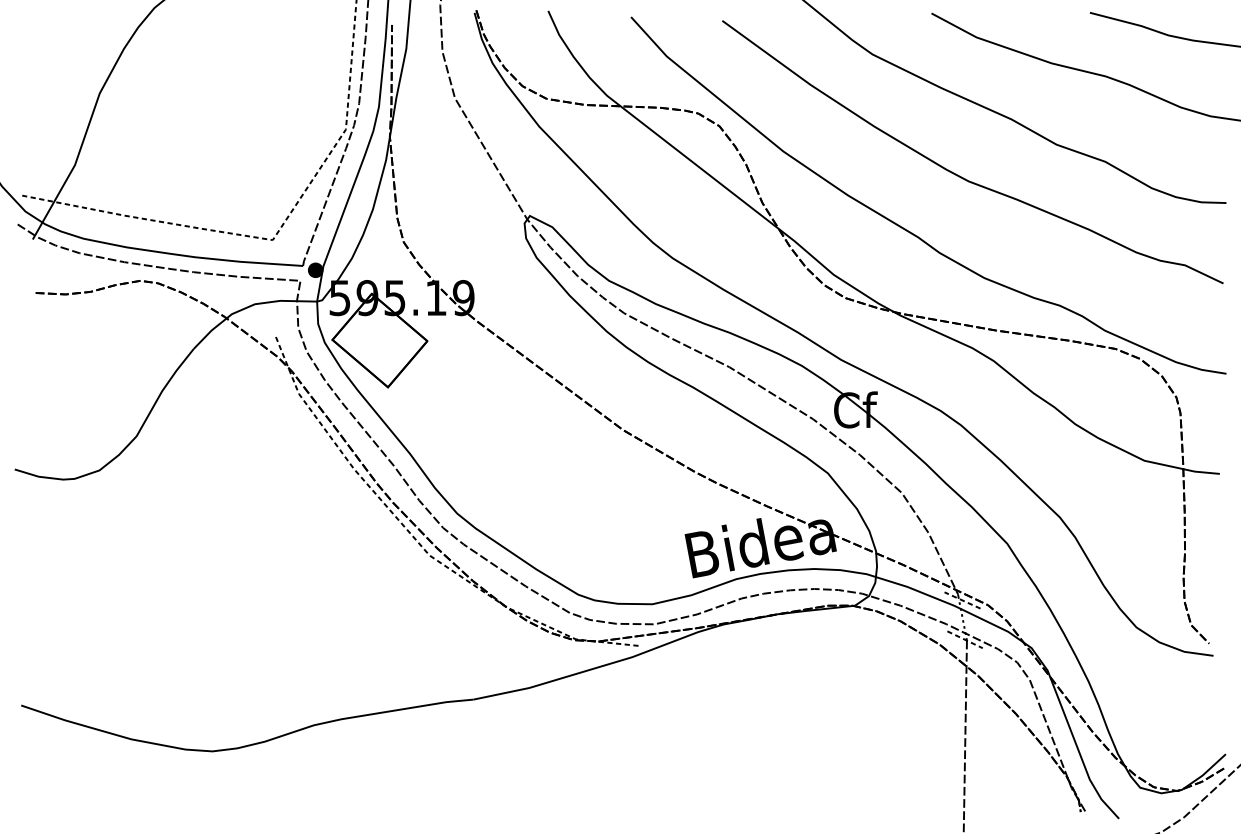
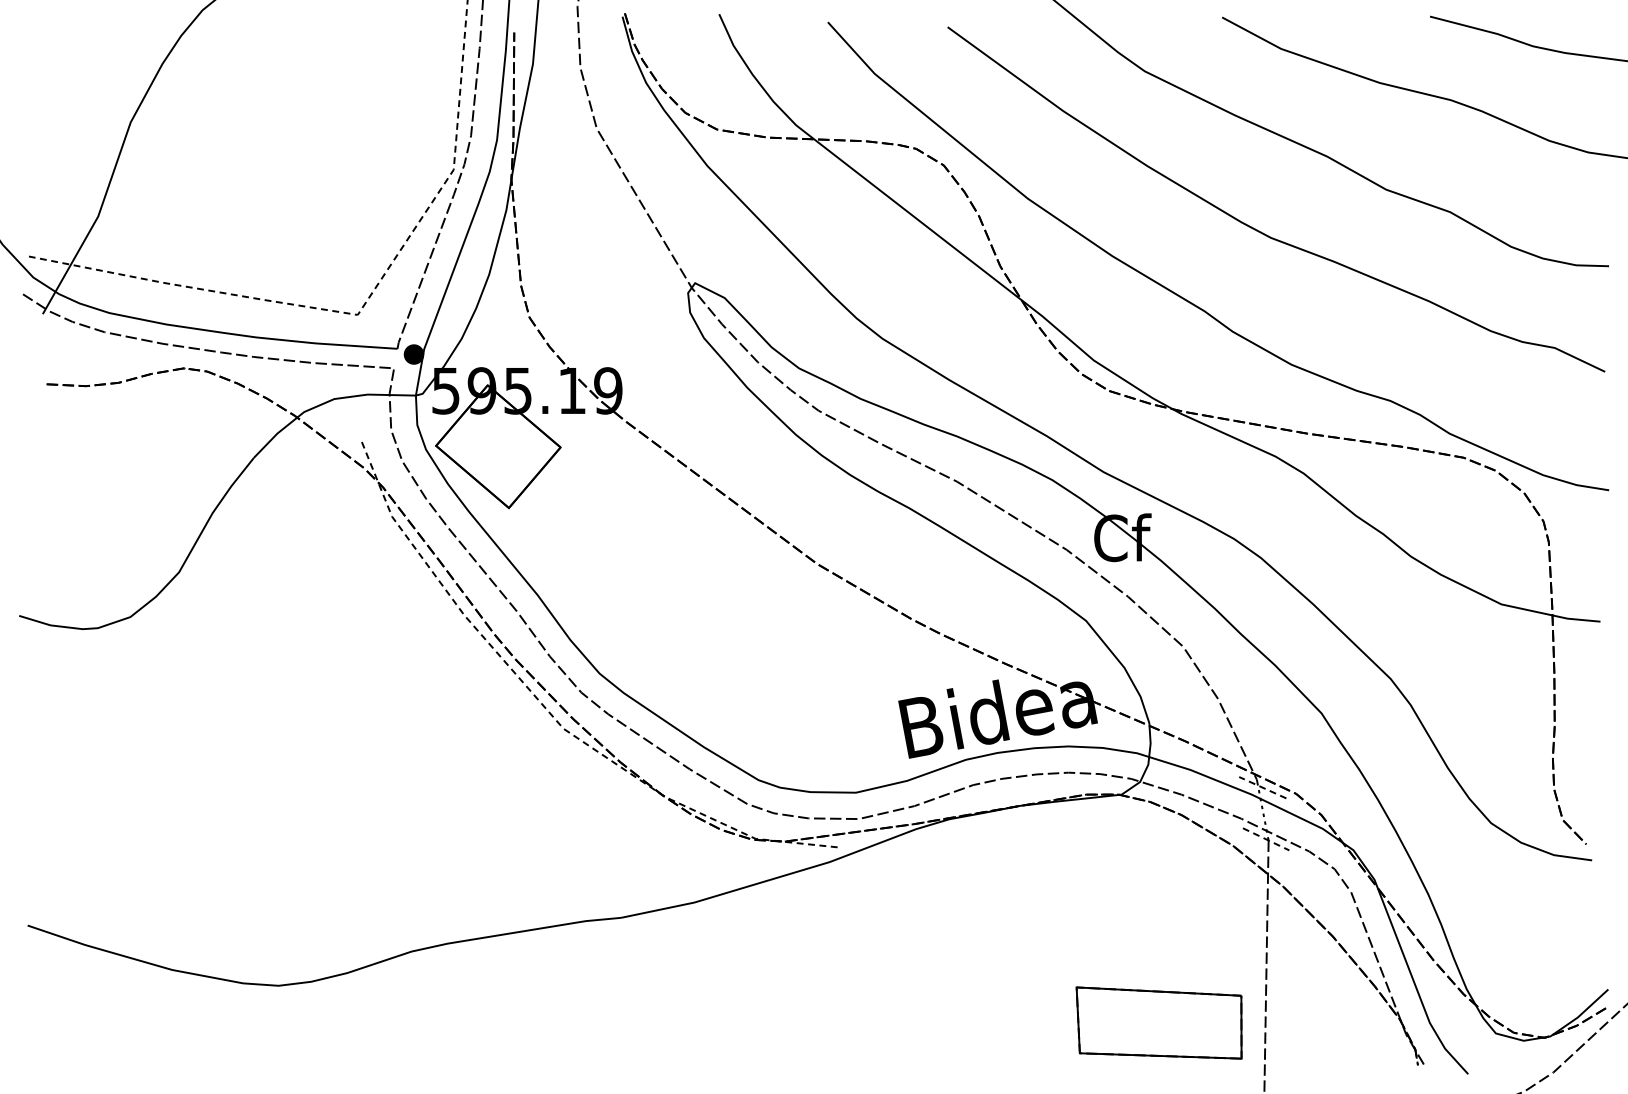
part: (883, 779) -> (1158, 1022), added

